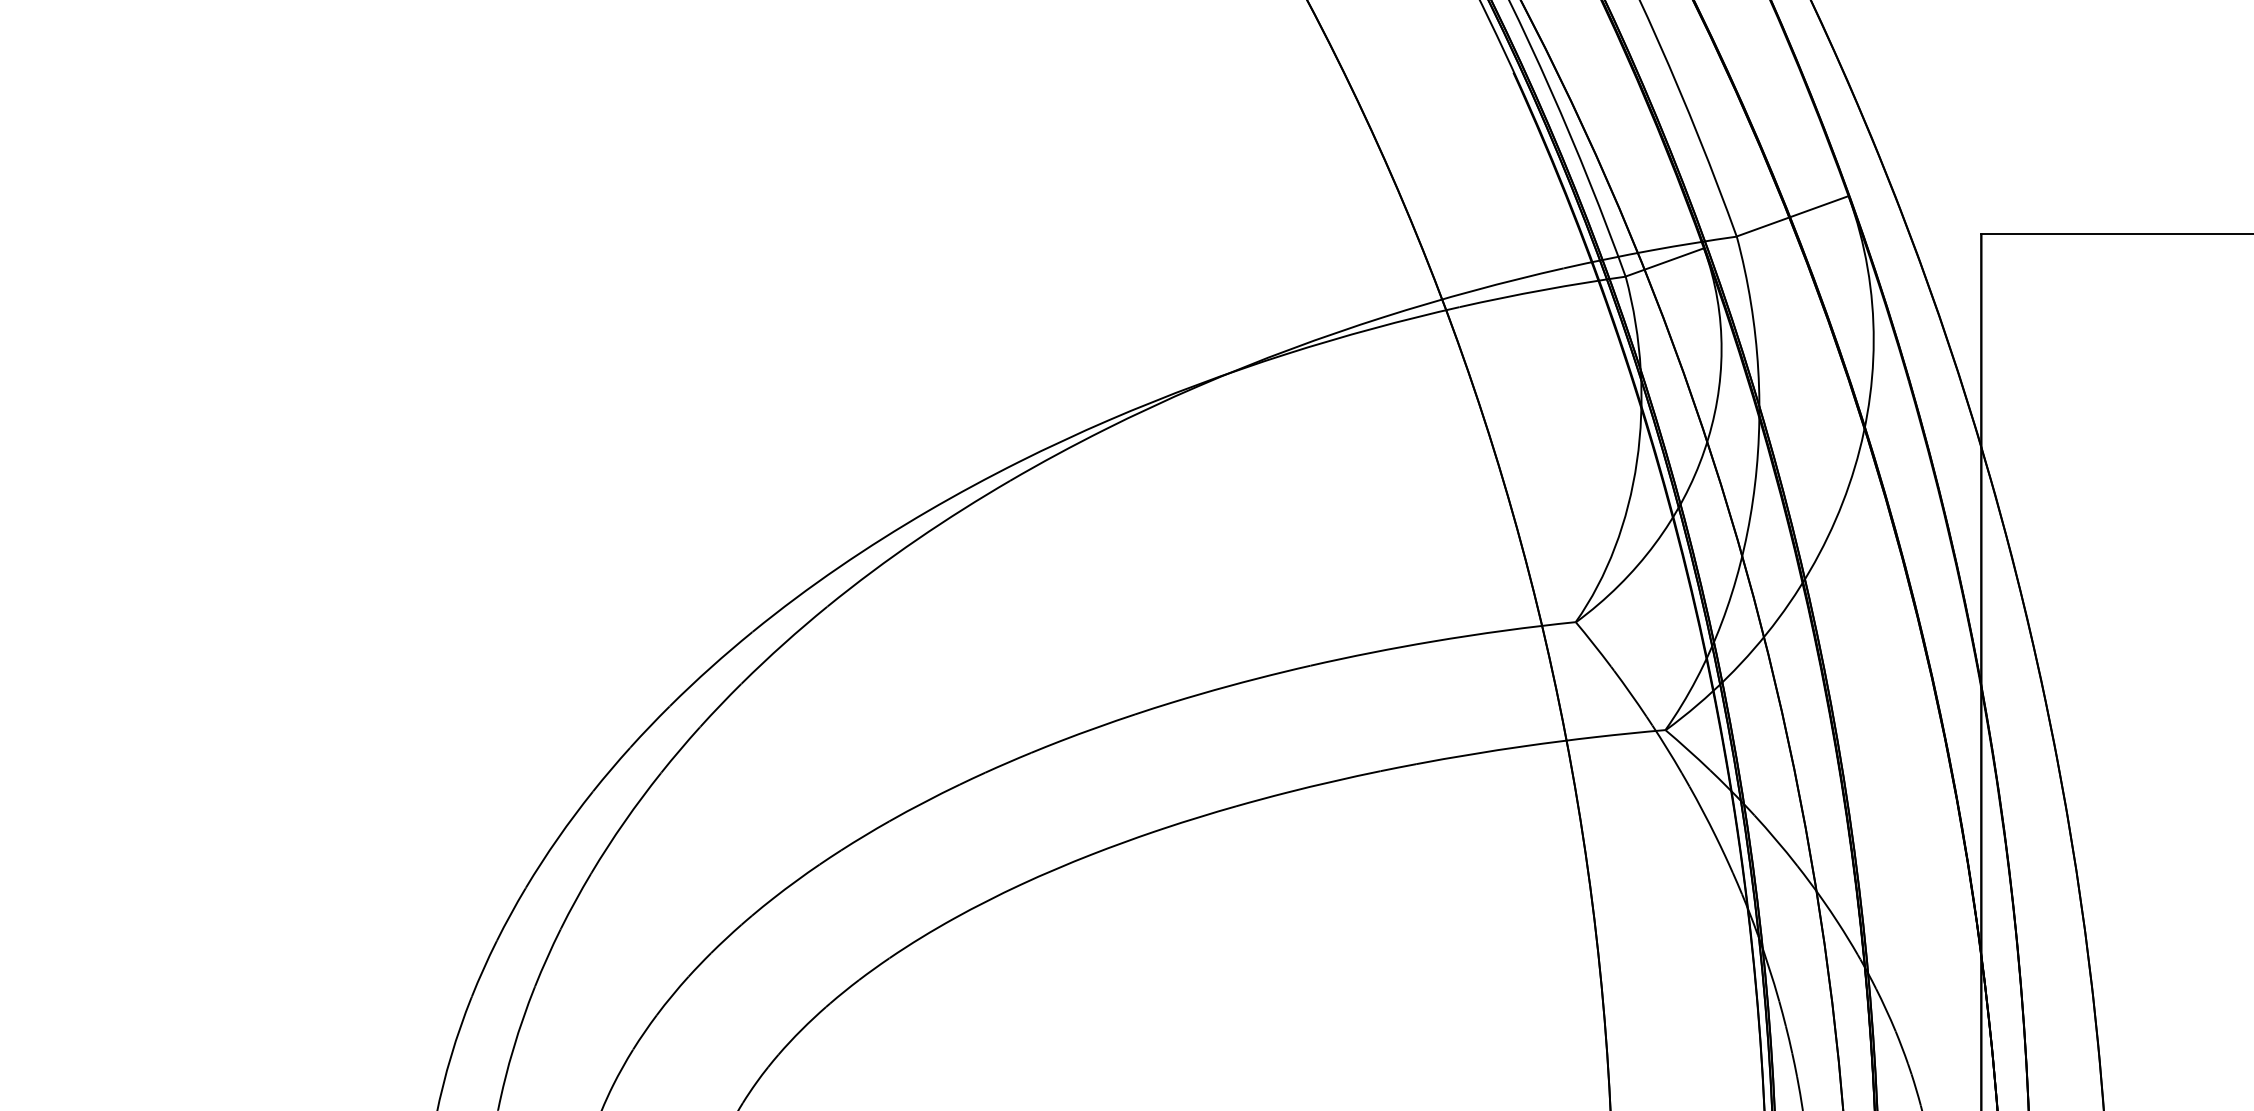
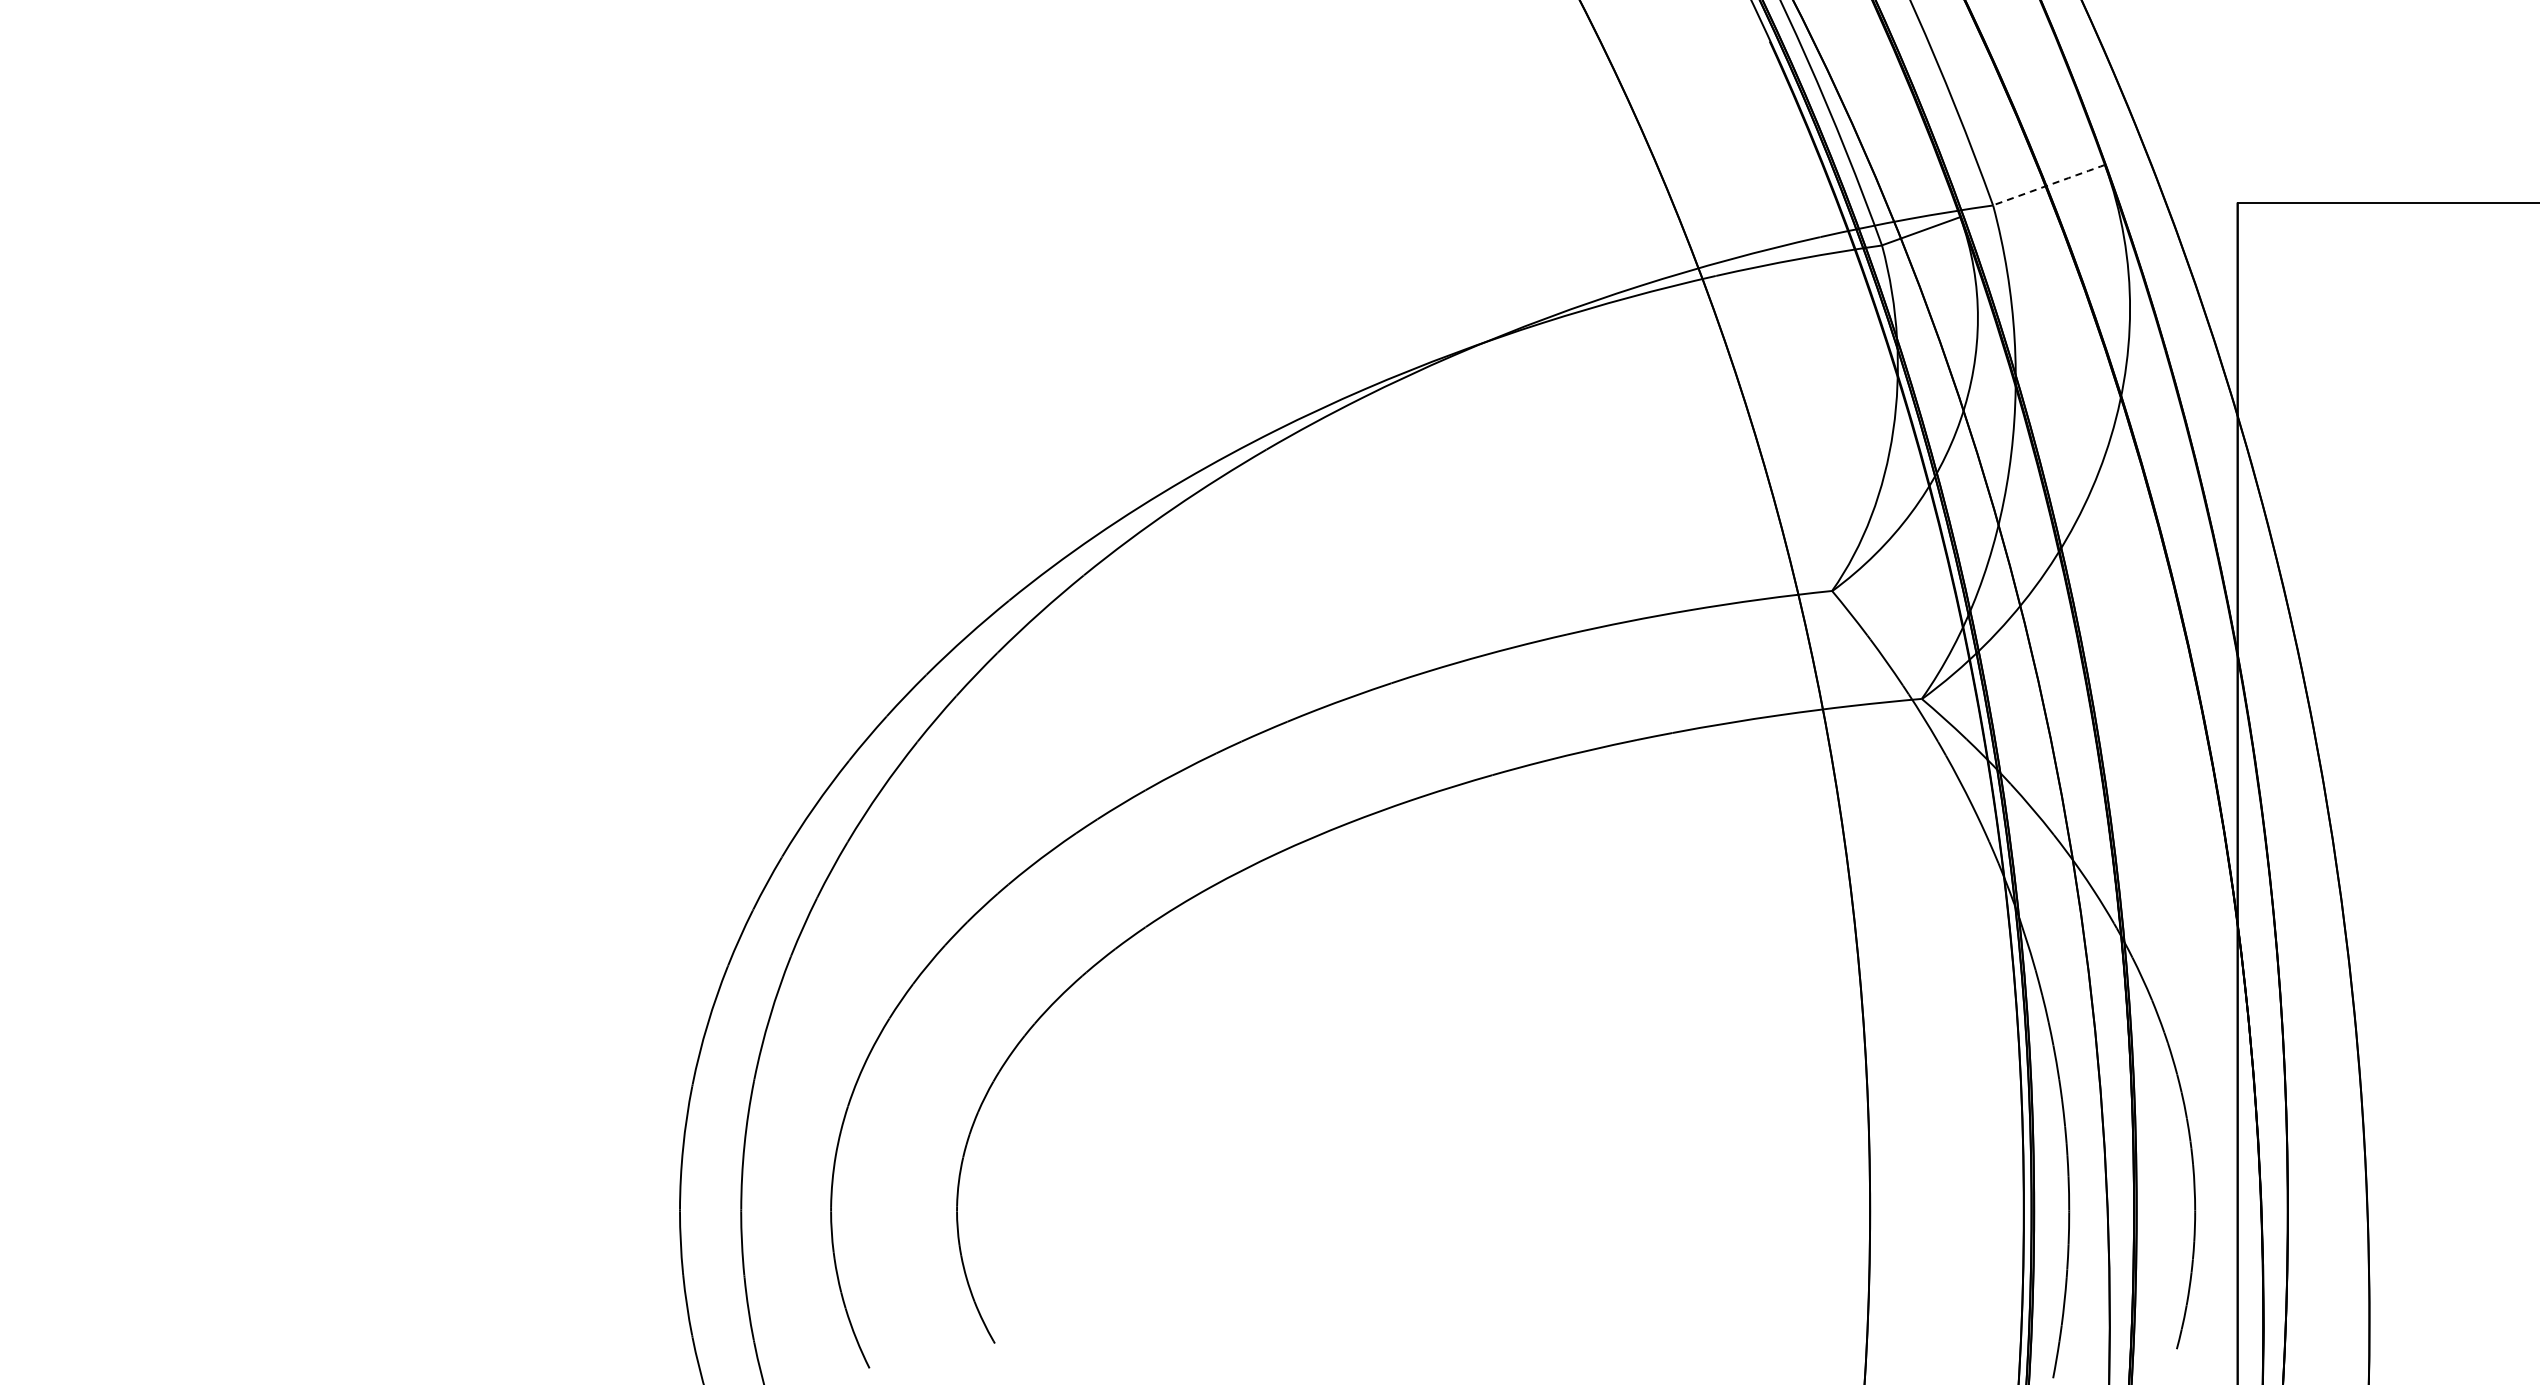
arc: (1796, 214) -> (2052, 183), solid -> dashed

